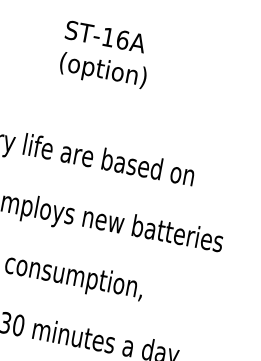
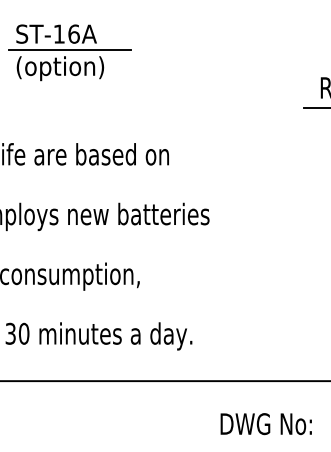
line: (115, 54) -> (69, 49), added

